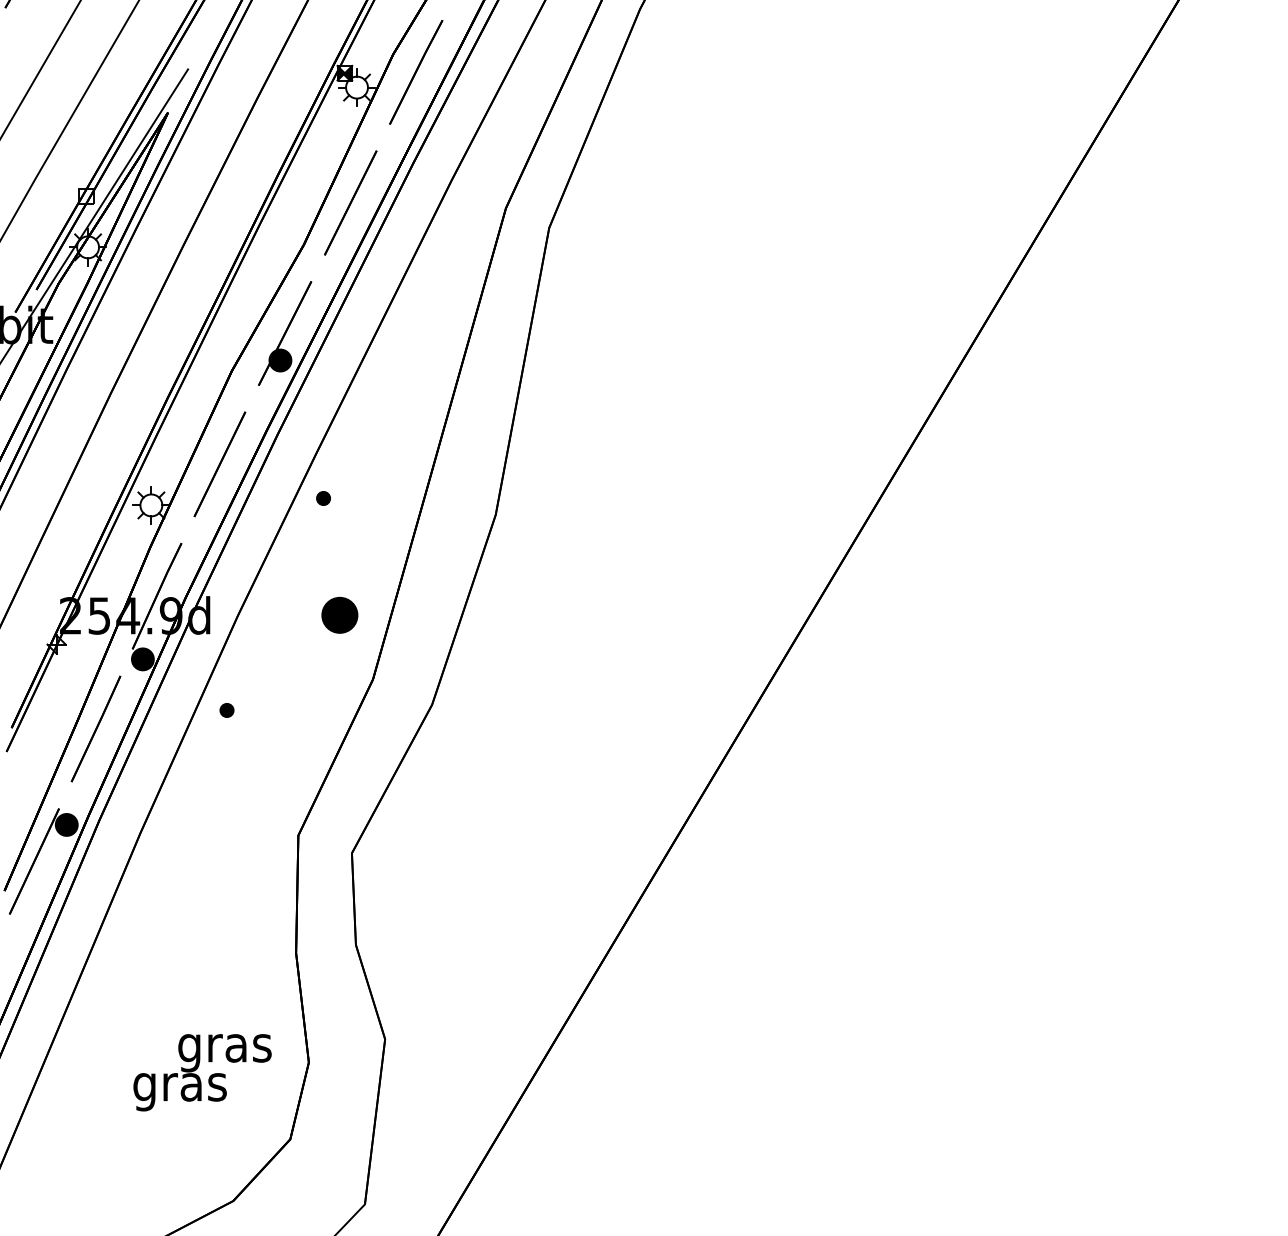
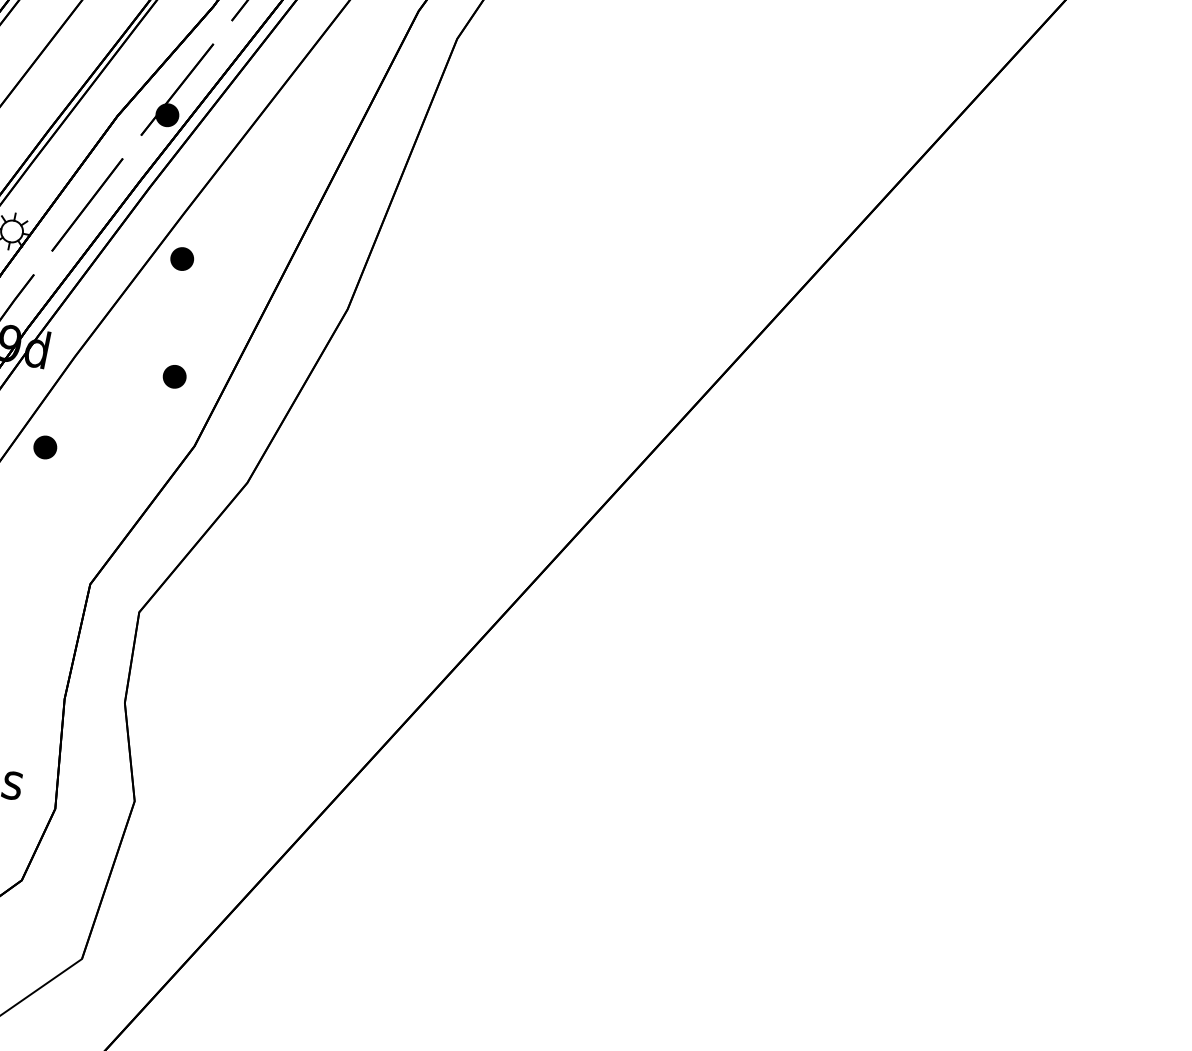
part: (323, 498) -> (182, 259), size x1.67
part: (339, 615) -> (174, 376), size x0.62
part: (226, 710) -> (44, 447), size x1.67

